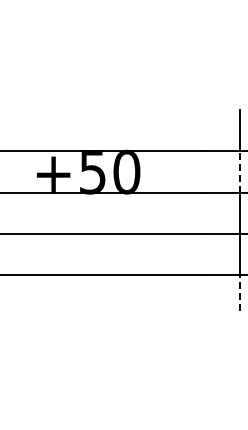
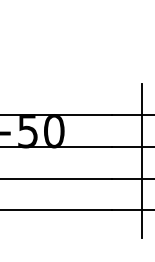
line: (240, 172) -> (141, 131), dashed -> solid
line: (240, 292) -> (141, 223), dashed -> solid

